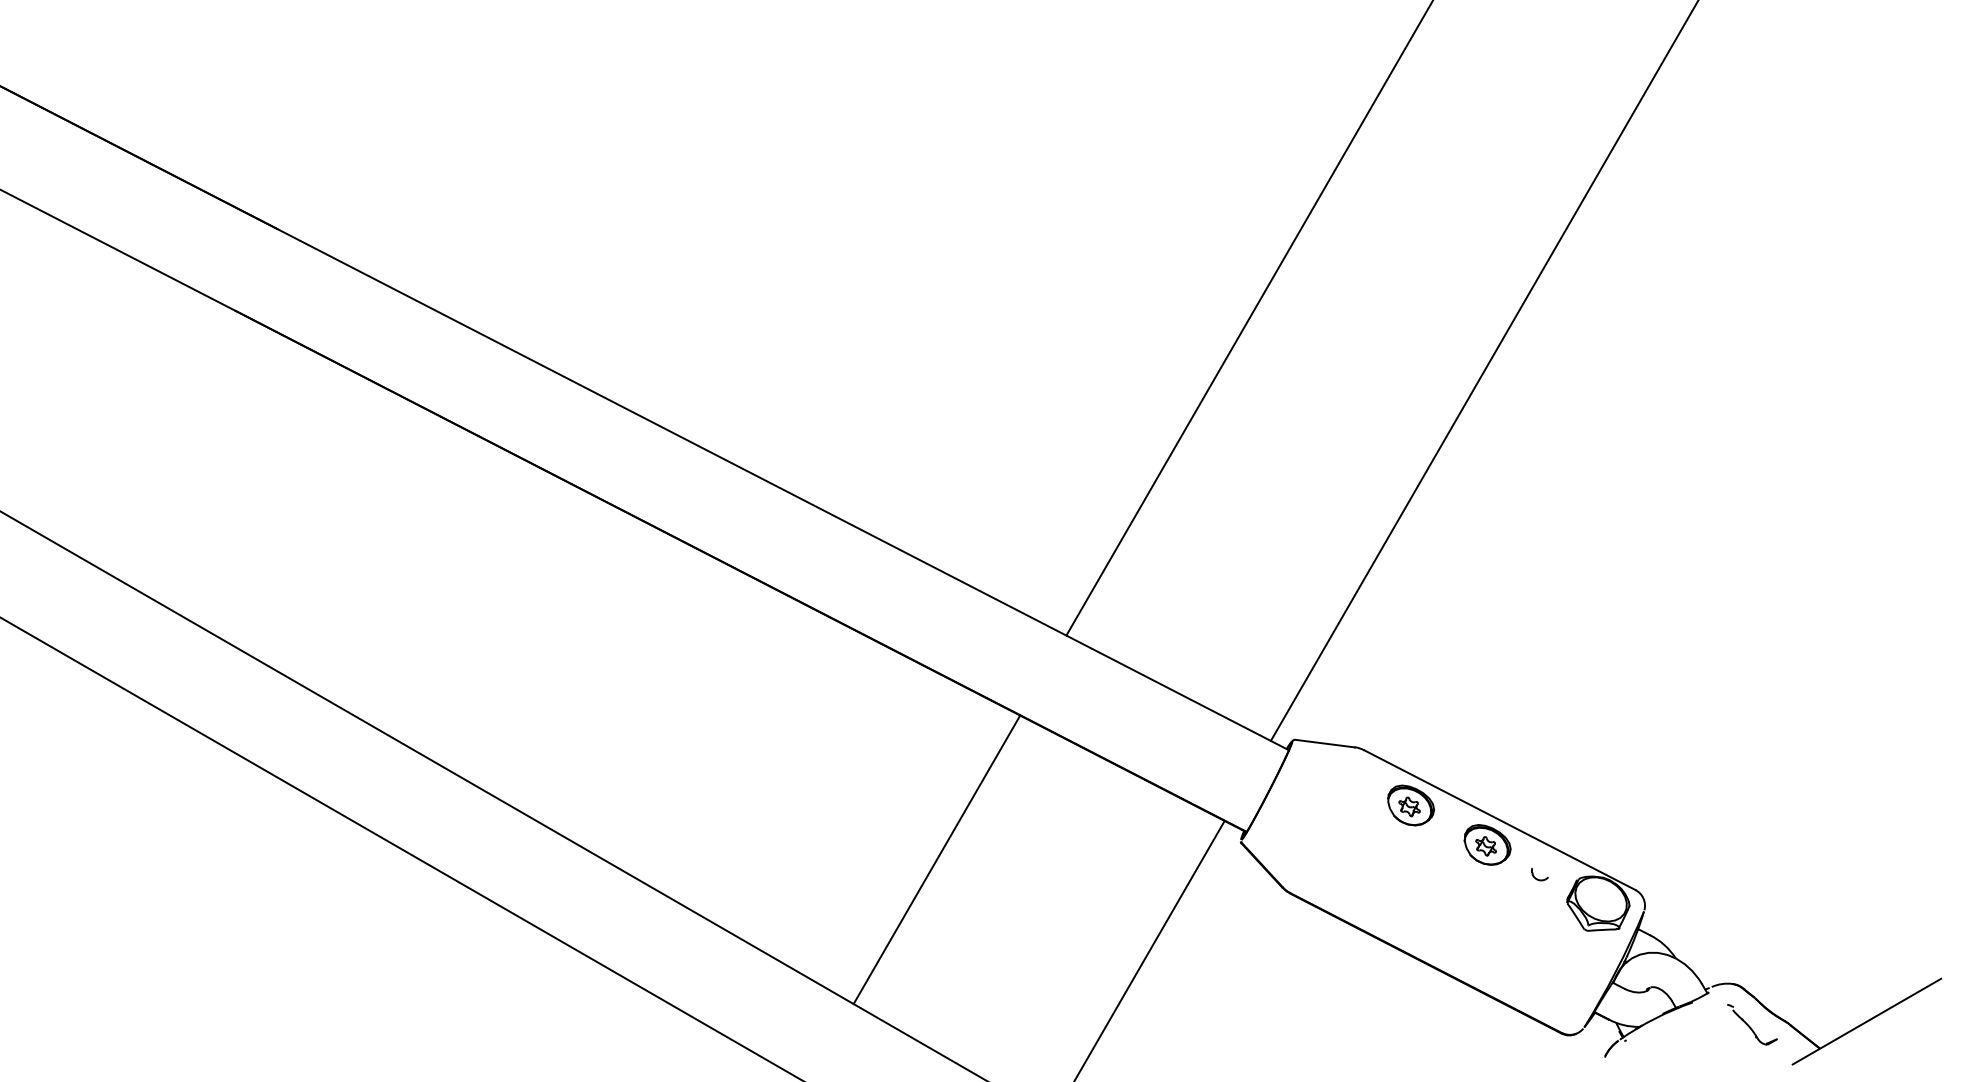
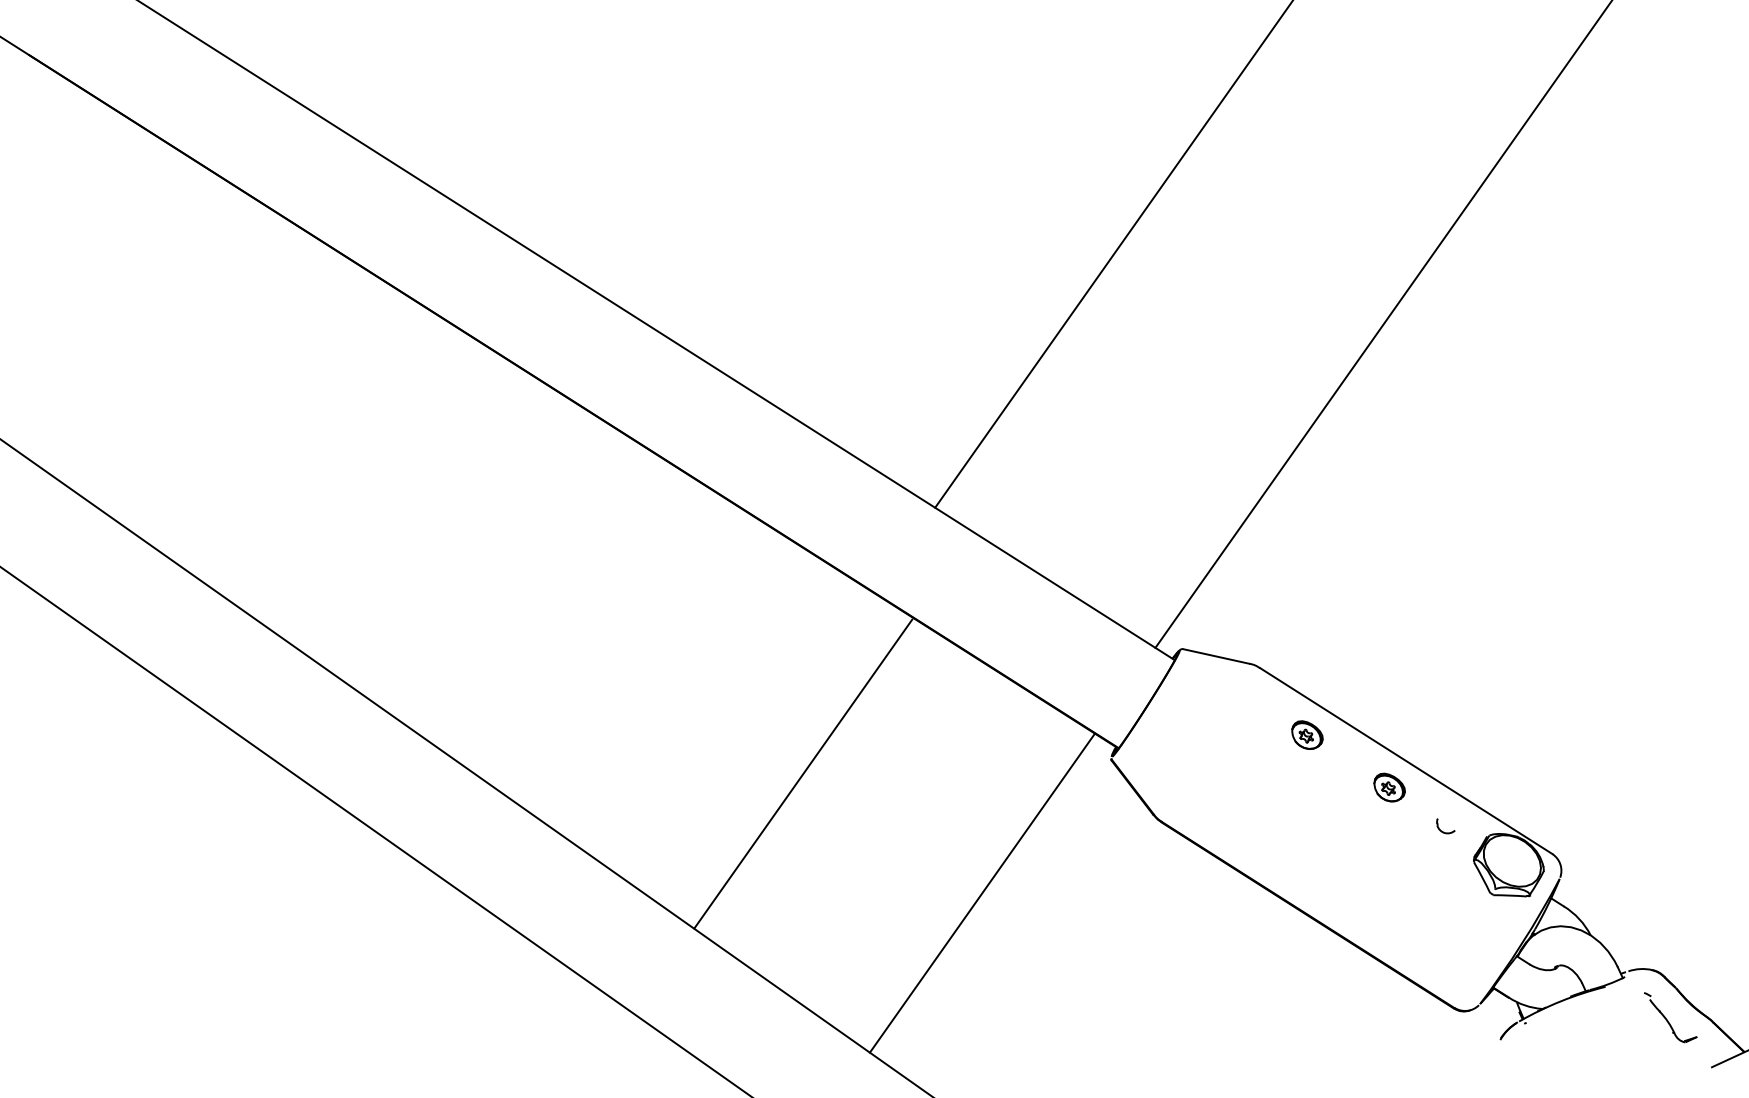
part: (1411, 805) -> (1307, 735), size x0.6
part: (1487, 844) -> (1389, 787), size x0.6
line: (936, 859) -> (802, 773), moved

